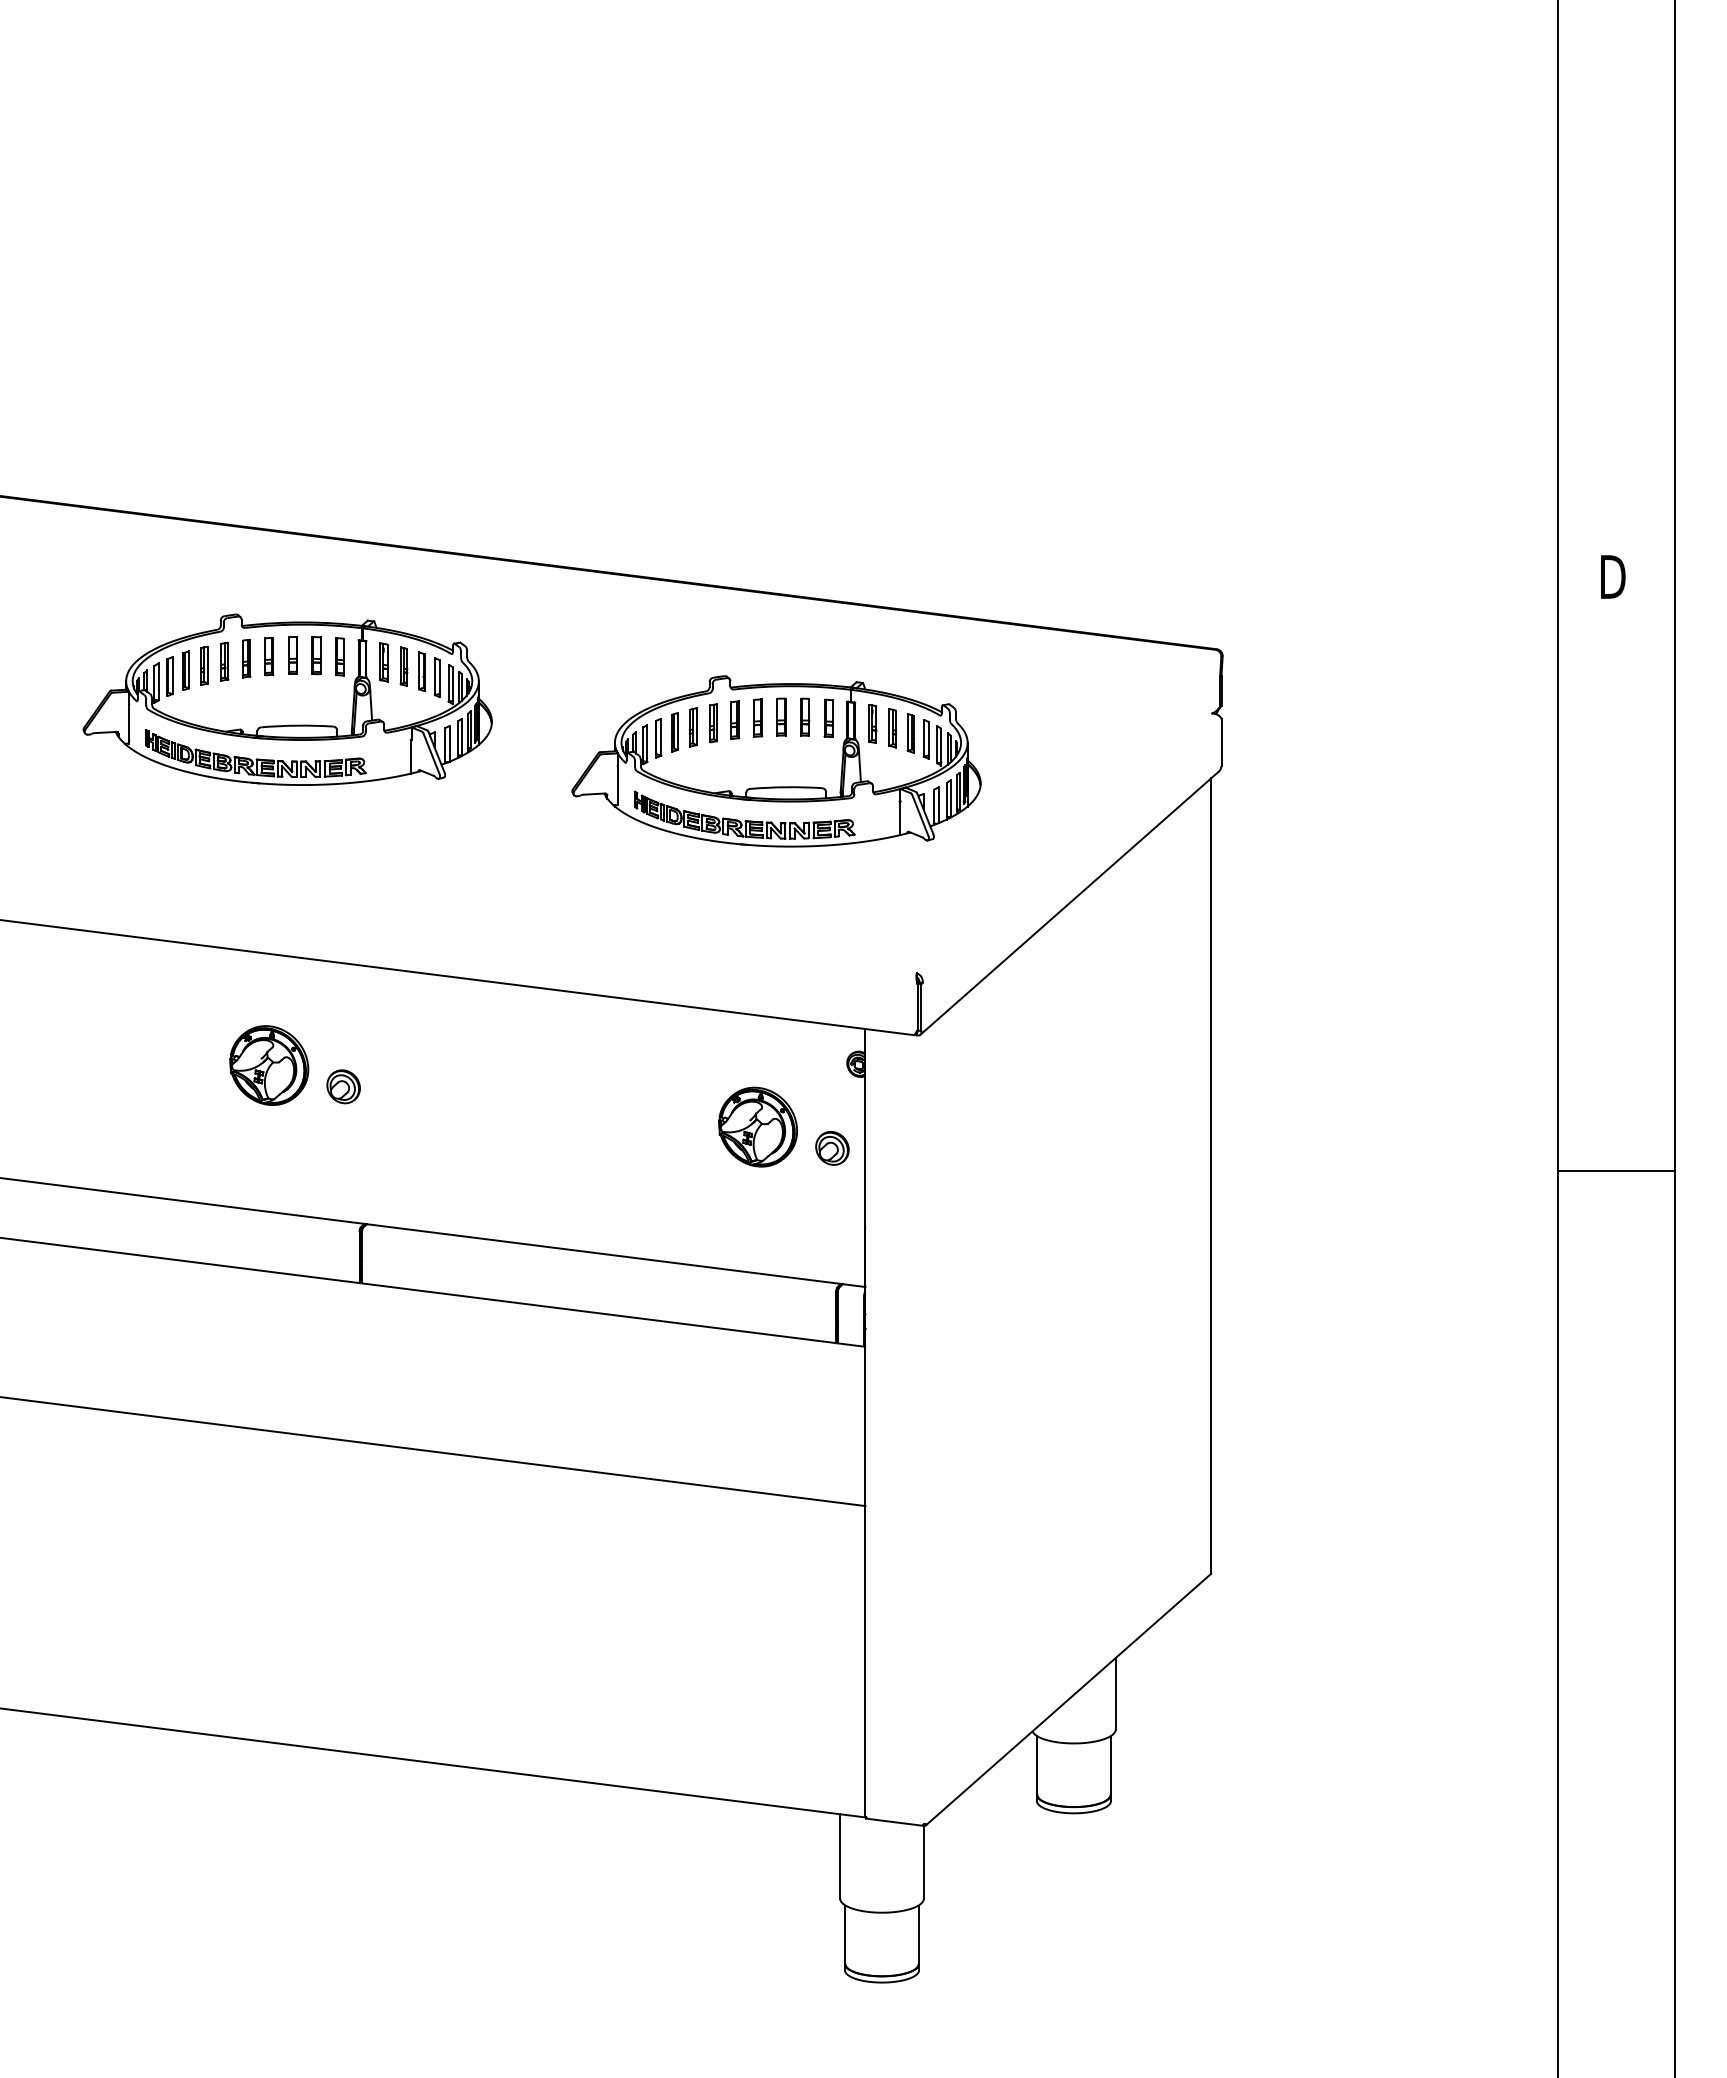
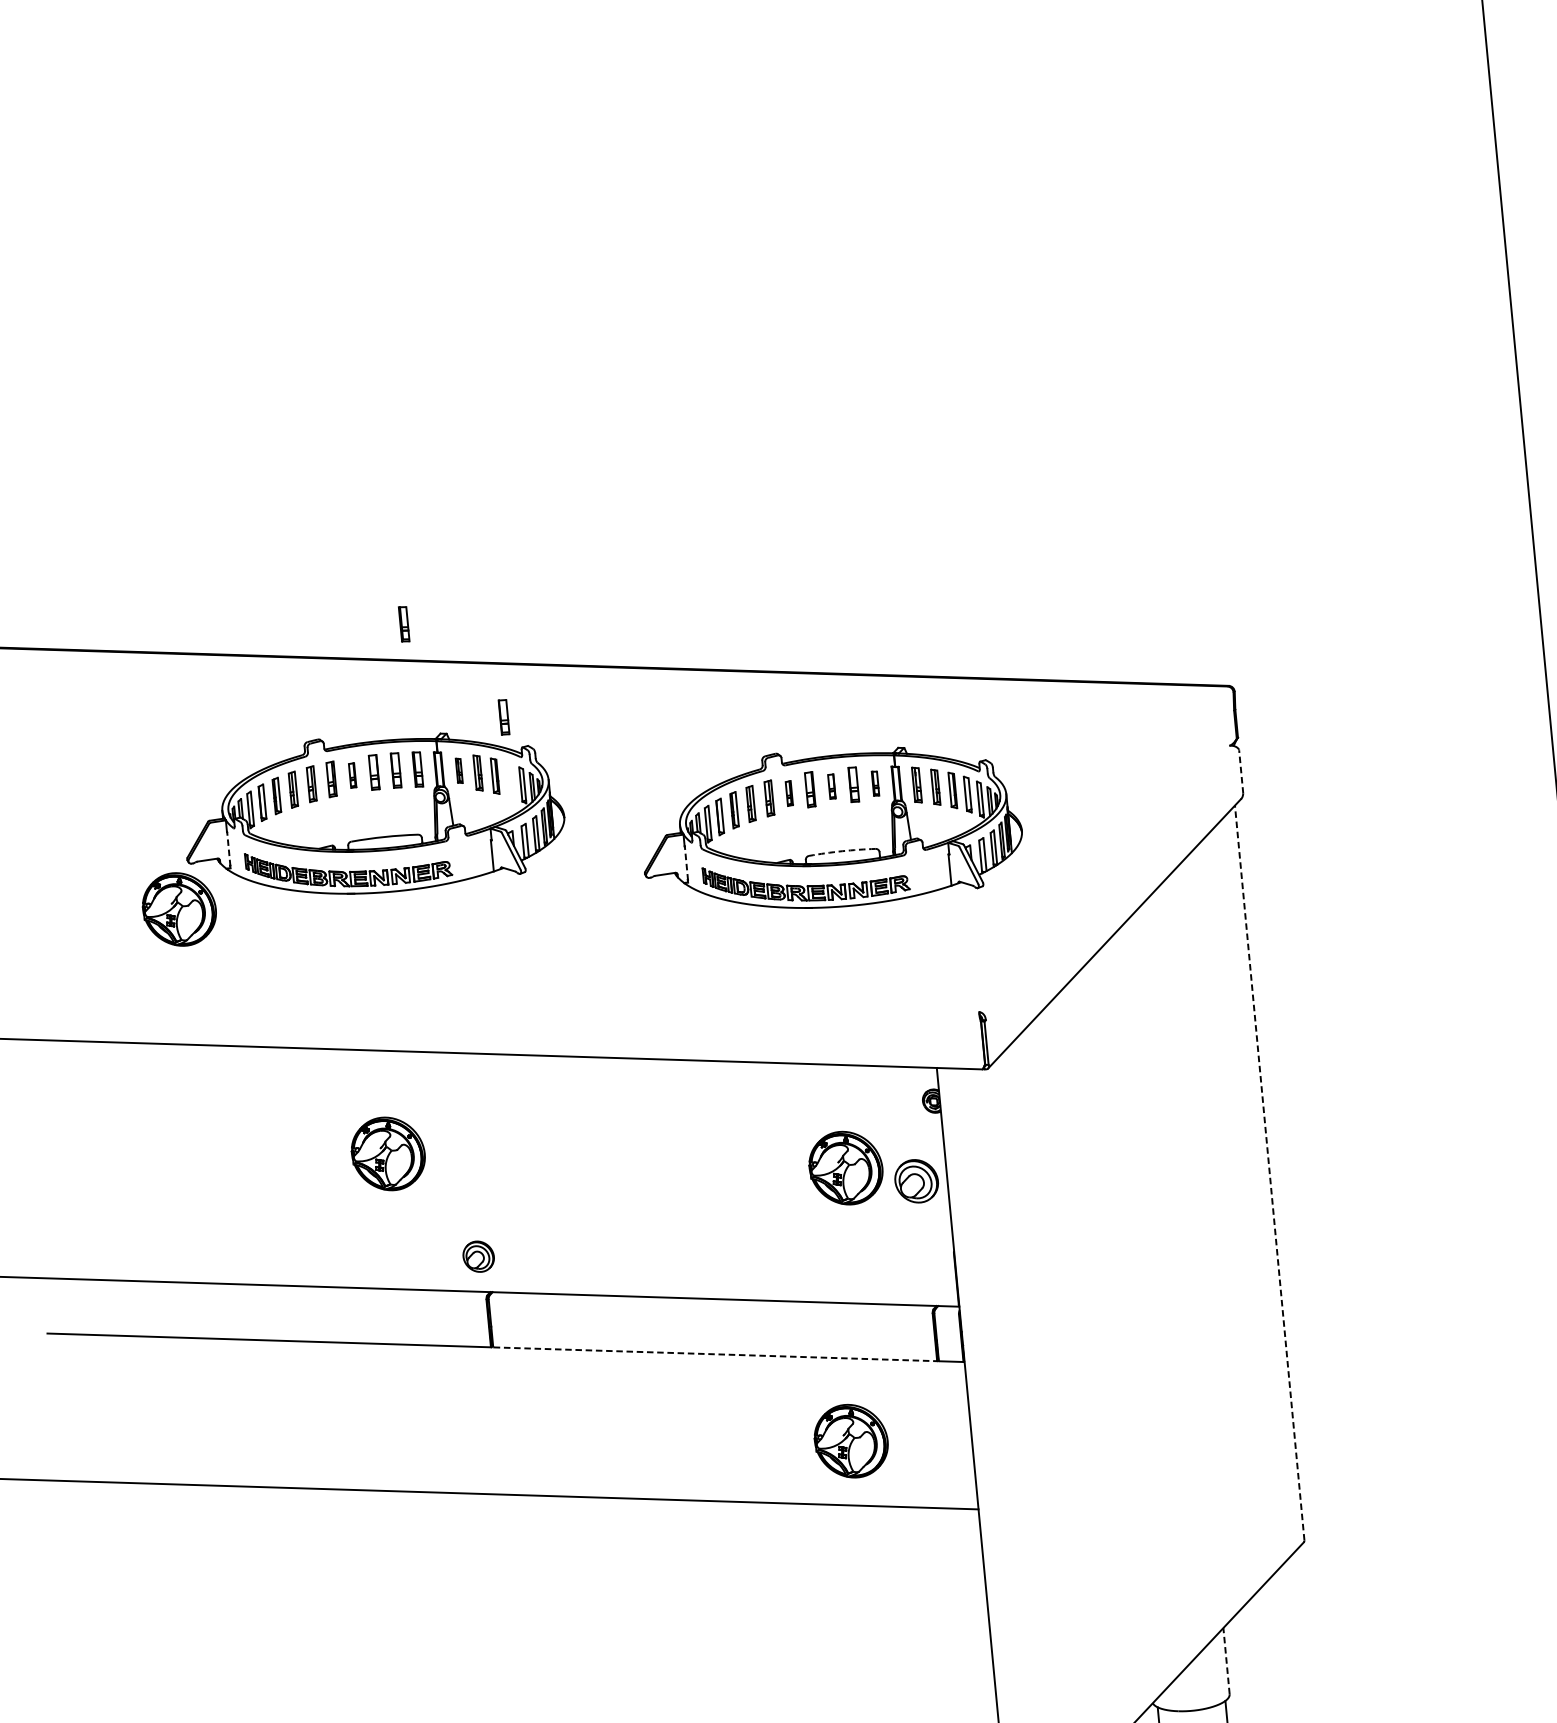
part: (339, 499) -> (403, 624), added
part: (437, 609) -> (504, 717), added
part: (269, 656) -> (352, 775), size x0.7
part: (383, 662) -> (458, 771), size x0.7
part: (437, 677) -> (510, 780), removed
part: (781, 716) -> (831, 786), size x0.7
part: (828, 717) -> (875, 782), size x0.7
part: (735, 719) -> (789, 792), size x0.7
line: (129, 722) -> (229, 848), solid -> dashed
line: (1221, 742) -> (1241, 771), solid -> dashed
part: (70, 782) -> (179, 909), added
line: (618, 784) -> (686, 863), solid -> dashed
arc: (786, 787) -> (842, 851), solid -> dashed
part: (343, 1086) -> (478, 1256), moved
part: (832, 1148) -> (916, 1181), size x1.4
line: (1211, 1174) -> (1269, 1172), solid -> dashed
line: (599, 1313) -> (715, 1354), solid -> dashed
part: (735, 1419) -> (850, 1440), added
line: (1115, 1693) -> (1226, 1660), solid -> dashed

